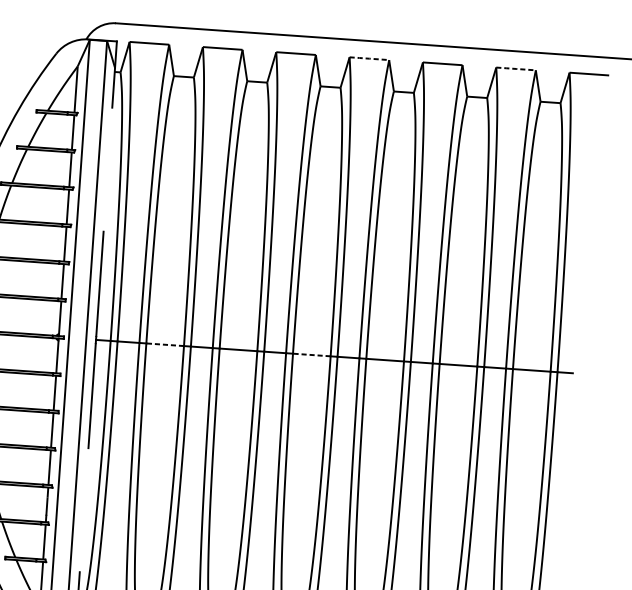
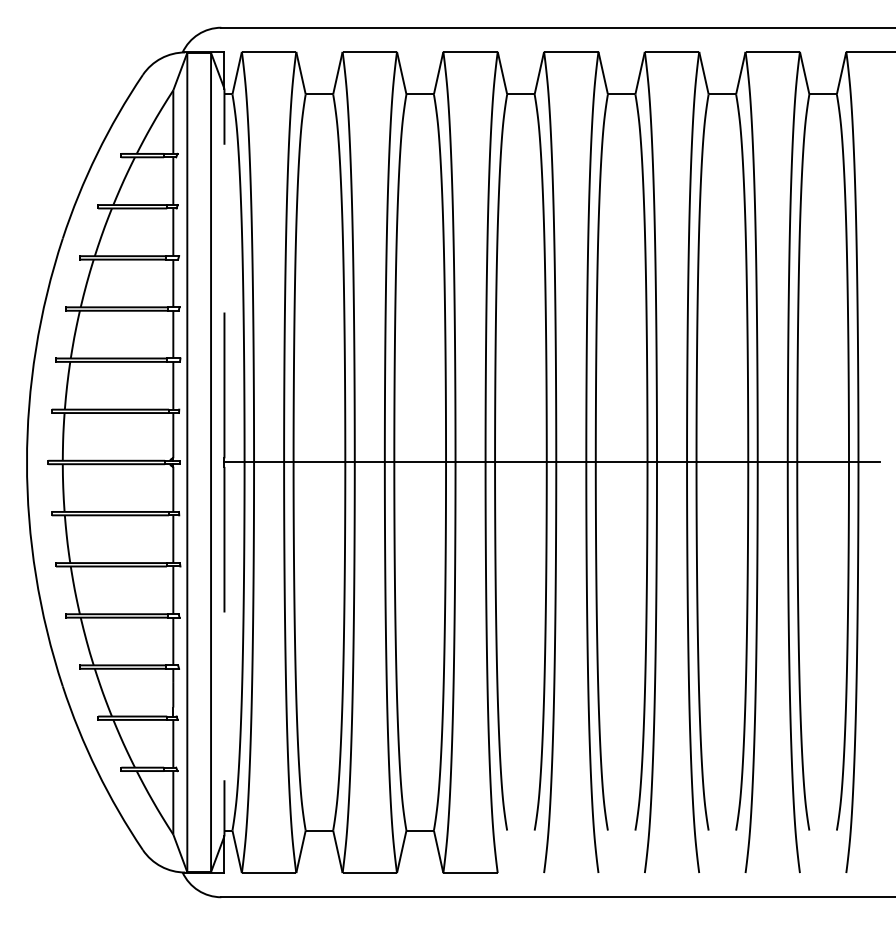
line: (369, 58) -> (571, 51), dashed -> solid
line: (515, 68) -> (772, 51), dashed -> solid
line: (165, 344) -> (319, 462), dashed -> solid
line: (311, 354) -> (520, 462), dashed -> solid

